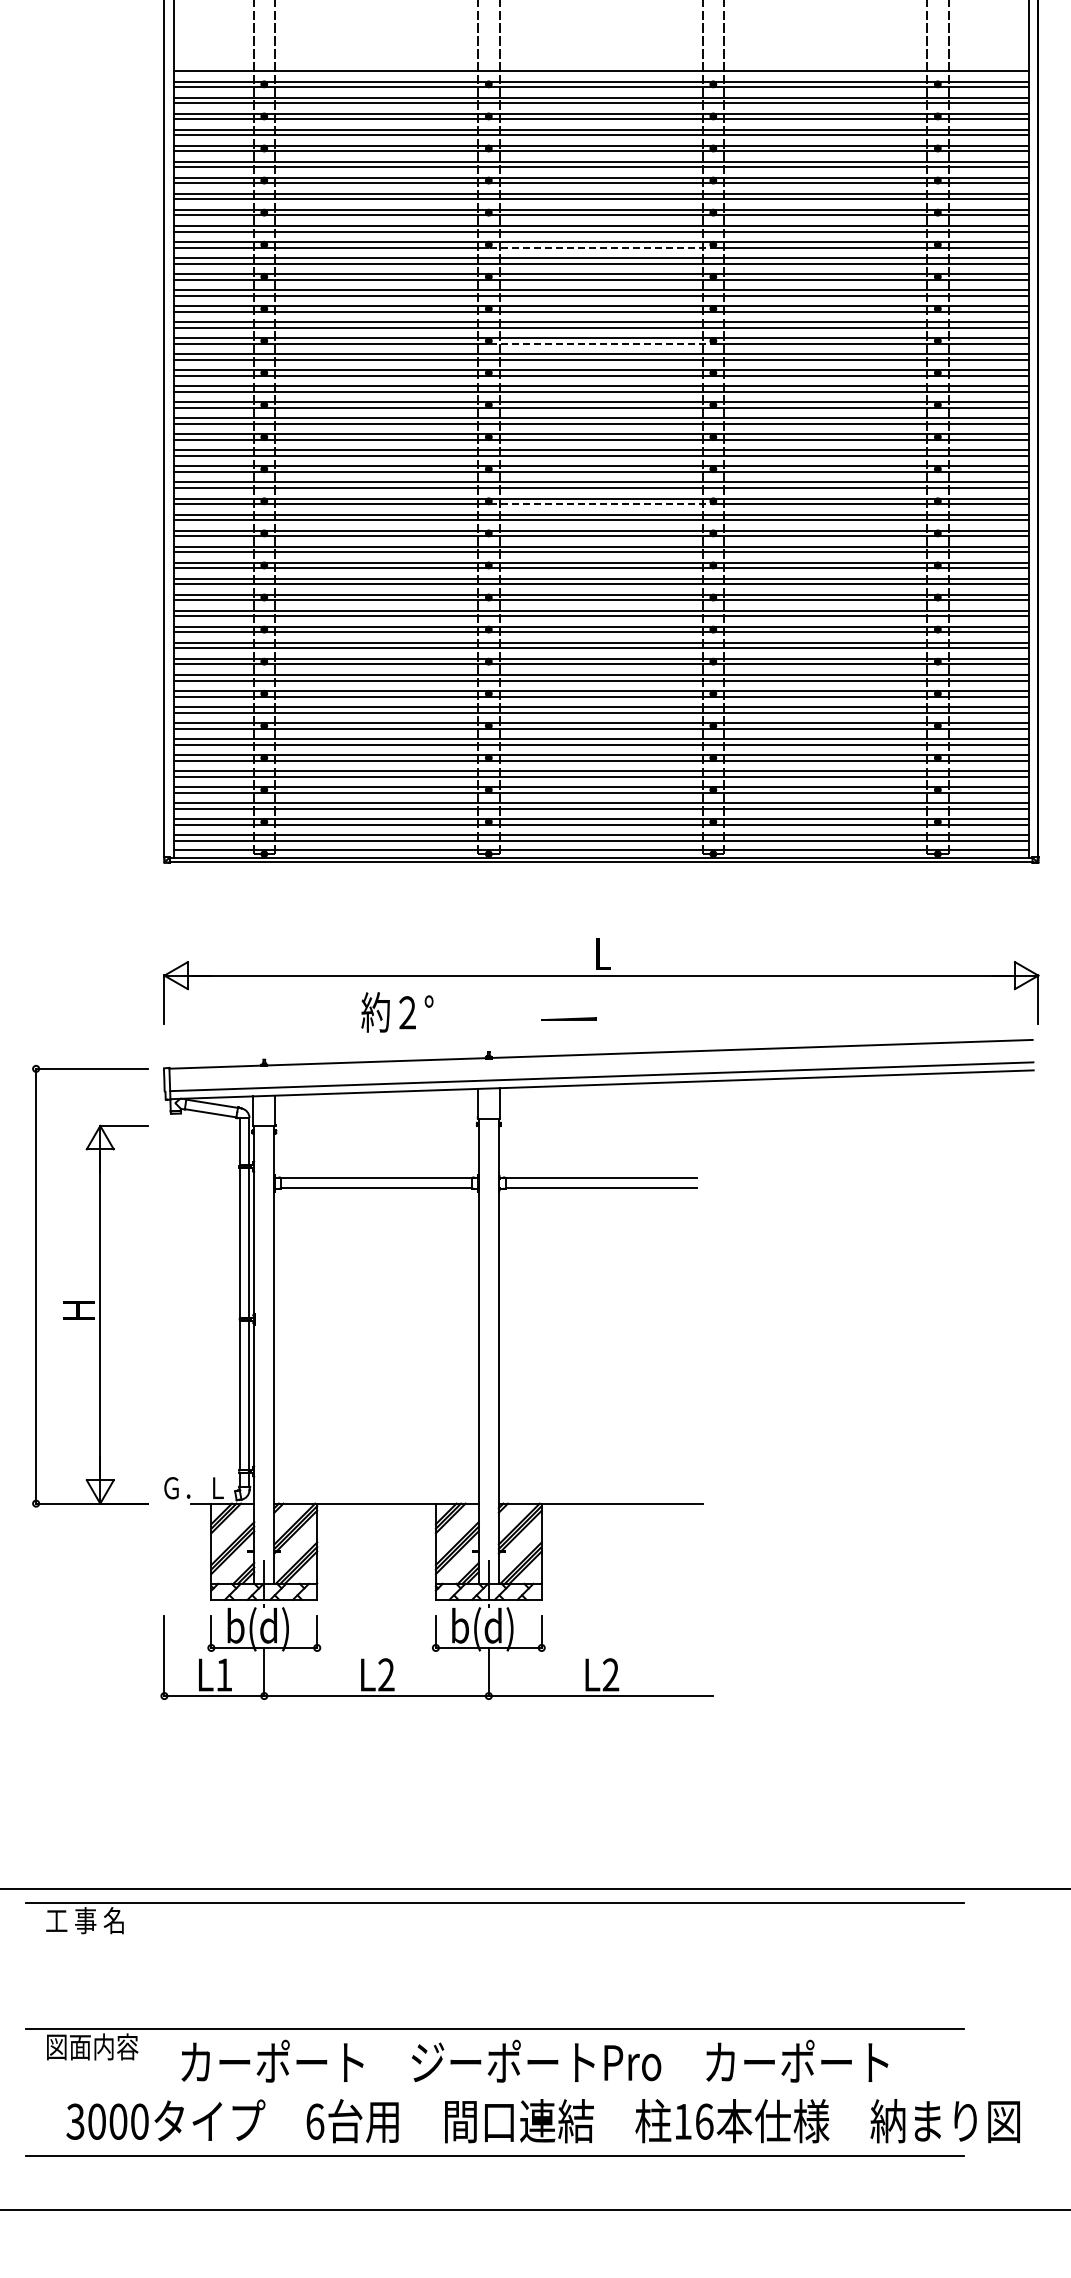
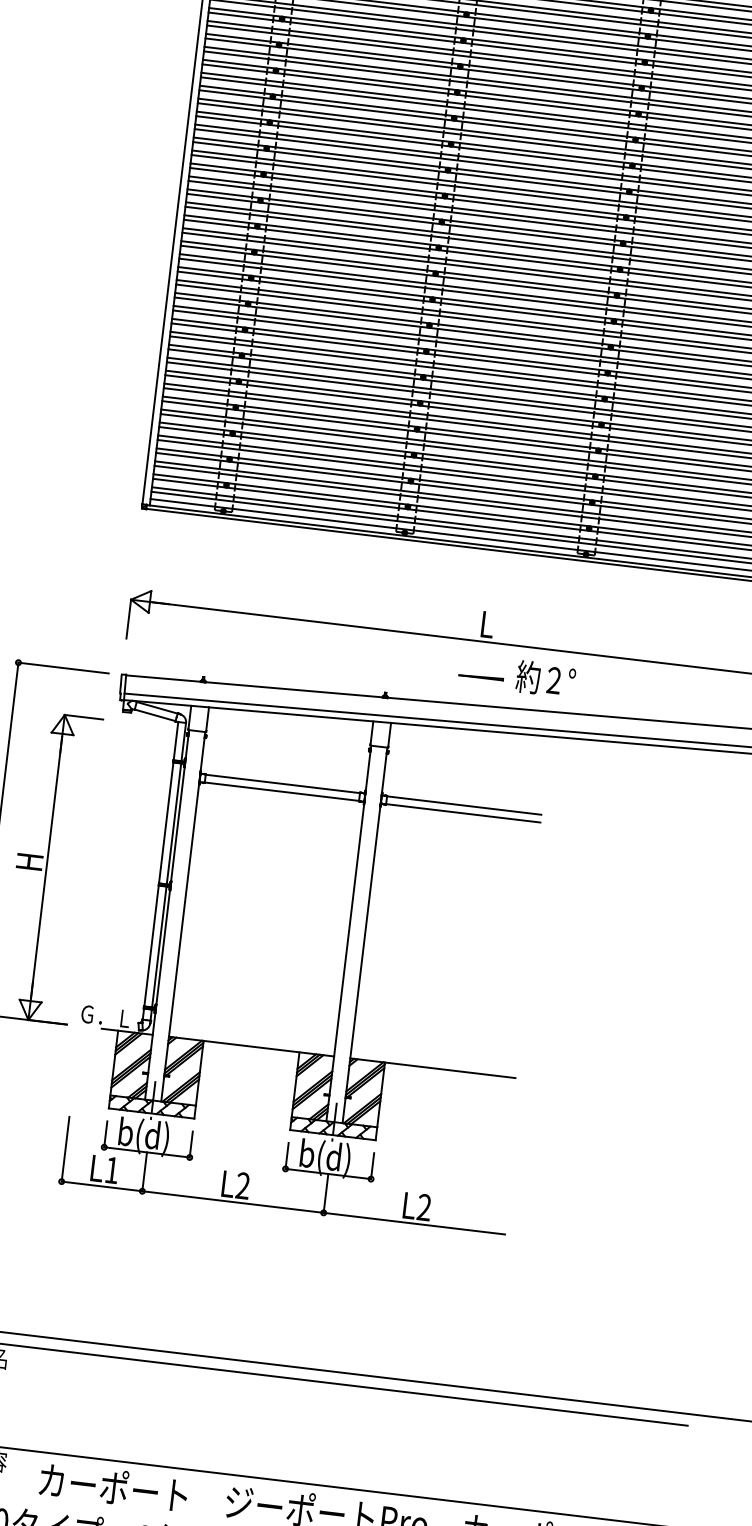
line: (601, 247) -> (554, 53), dashed -> solid
line: (601, 343) -> (544, 131), dashed -> solid
line: (601, 504) -> (529, 261), dashed -> solid
text: (397, 1012) -> (545, 679), moved
line: (568, 1018) -> (480, 676), moved

